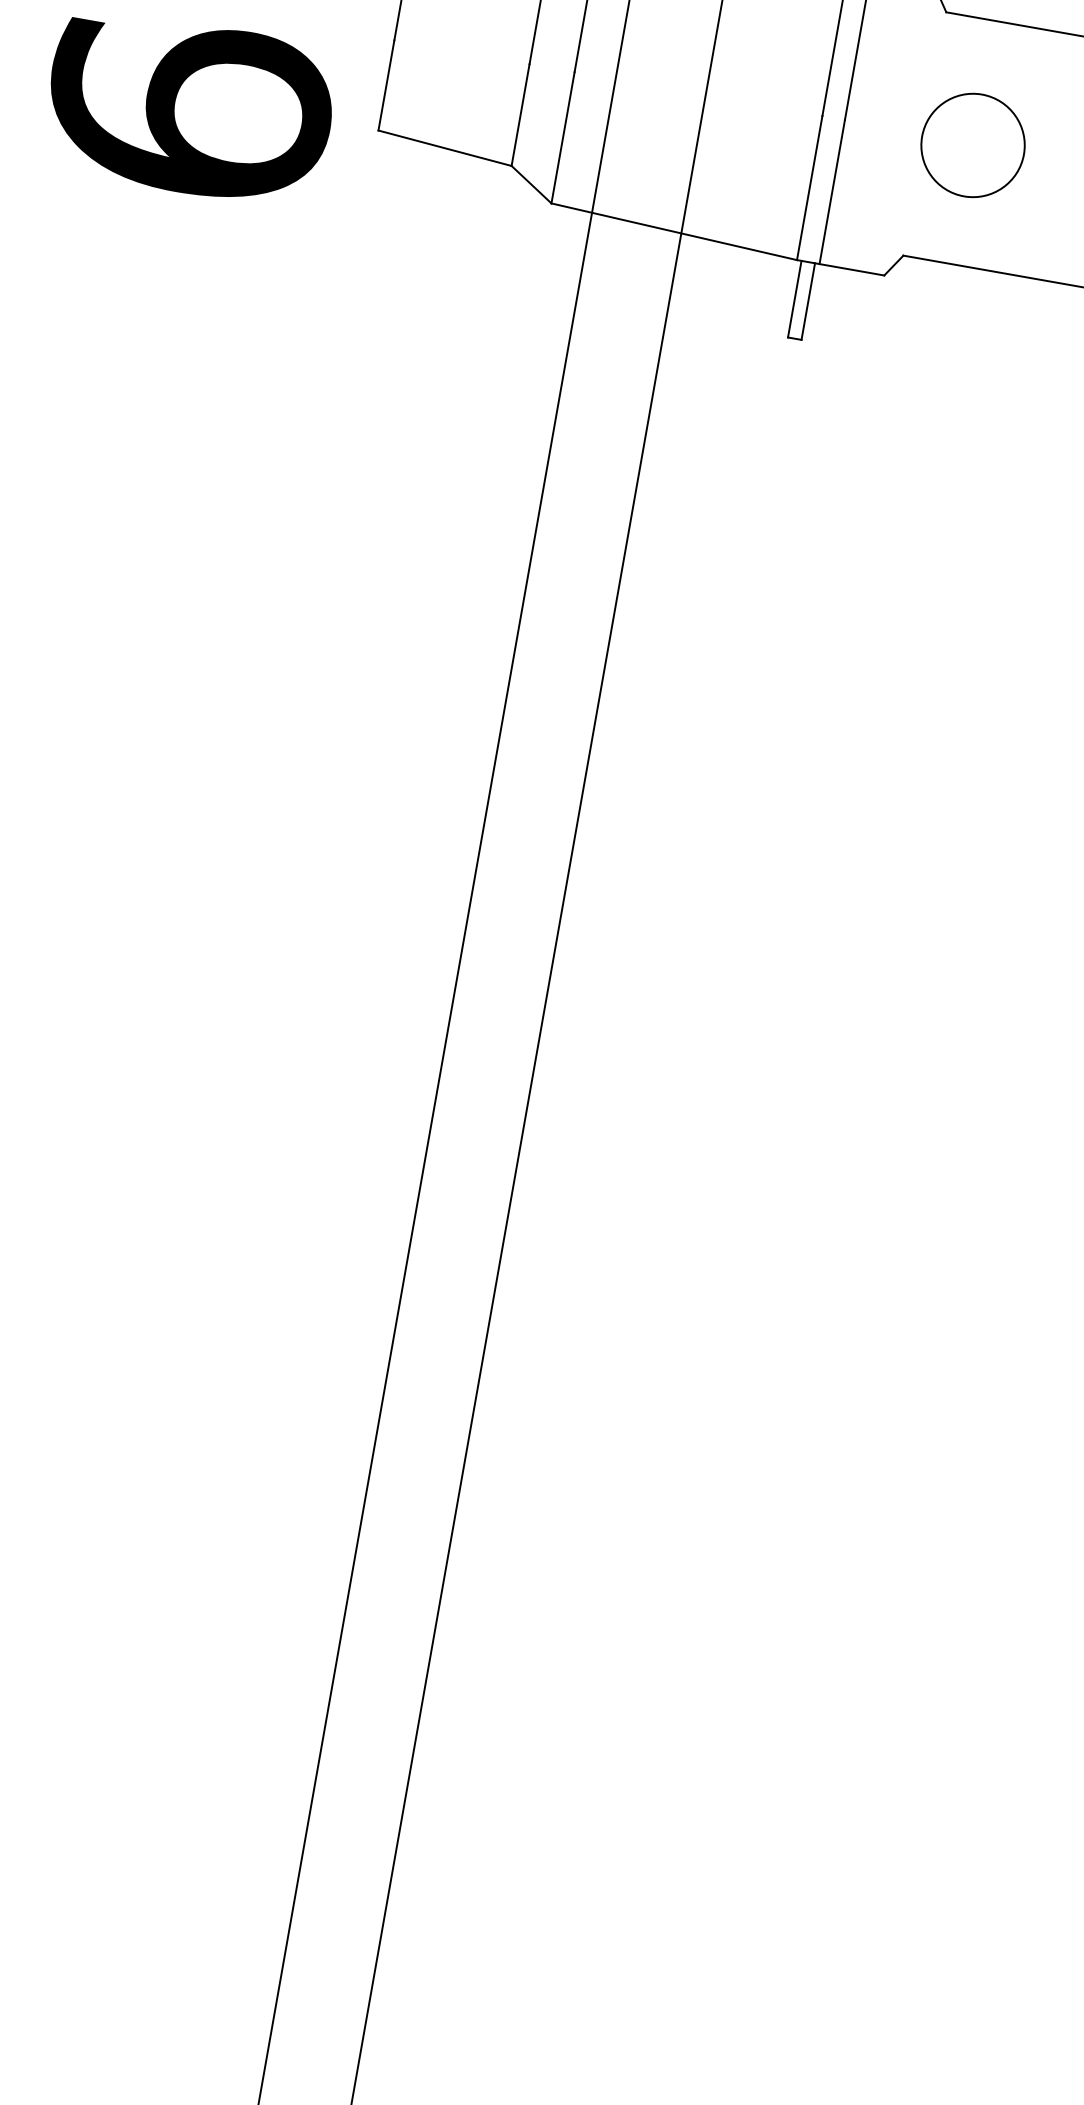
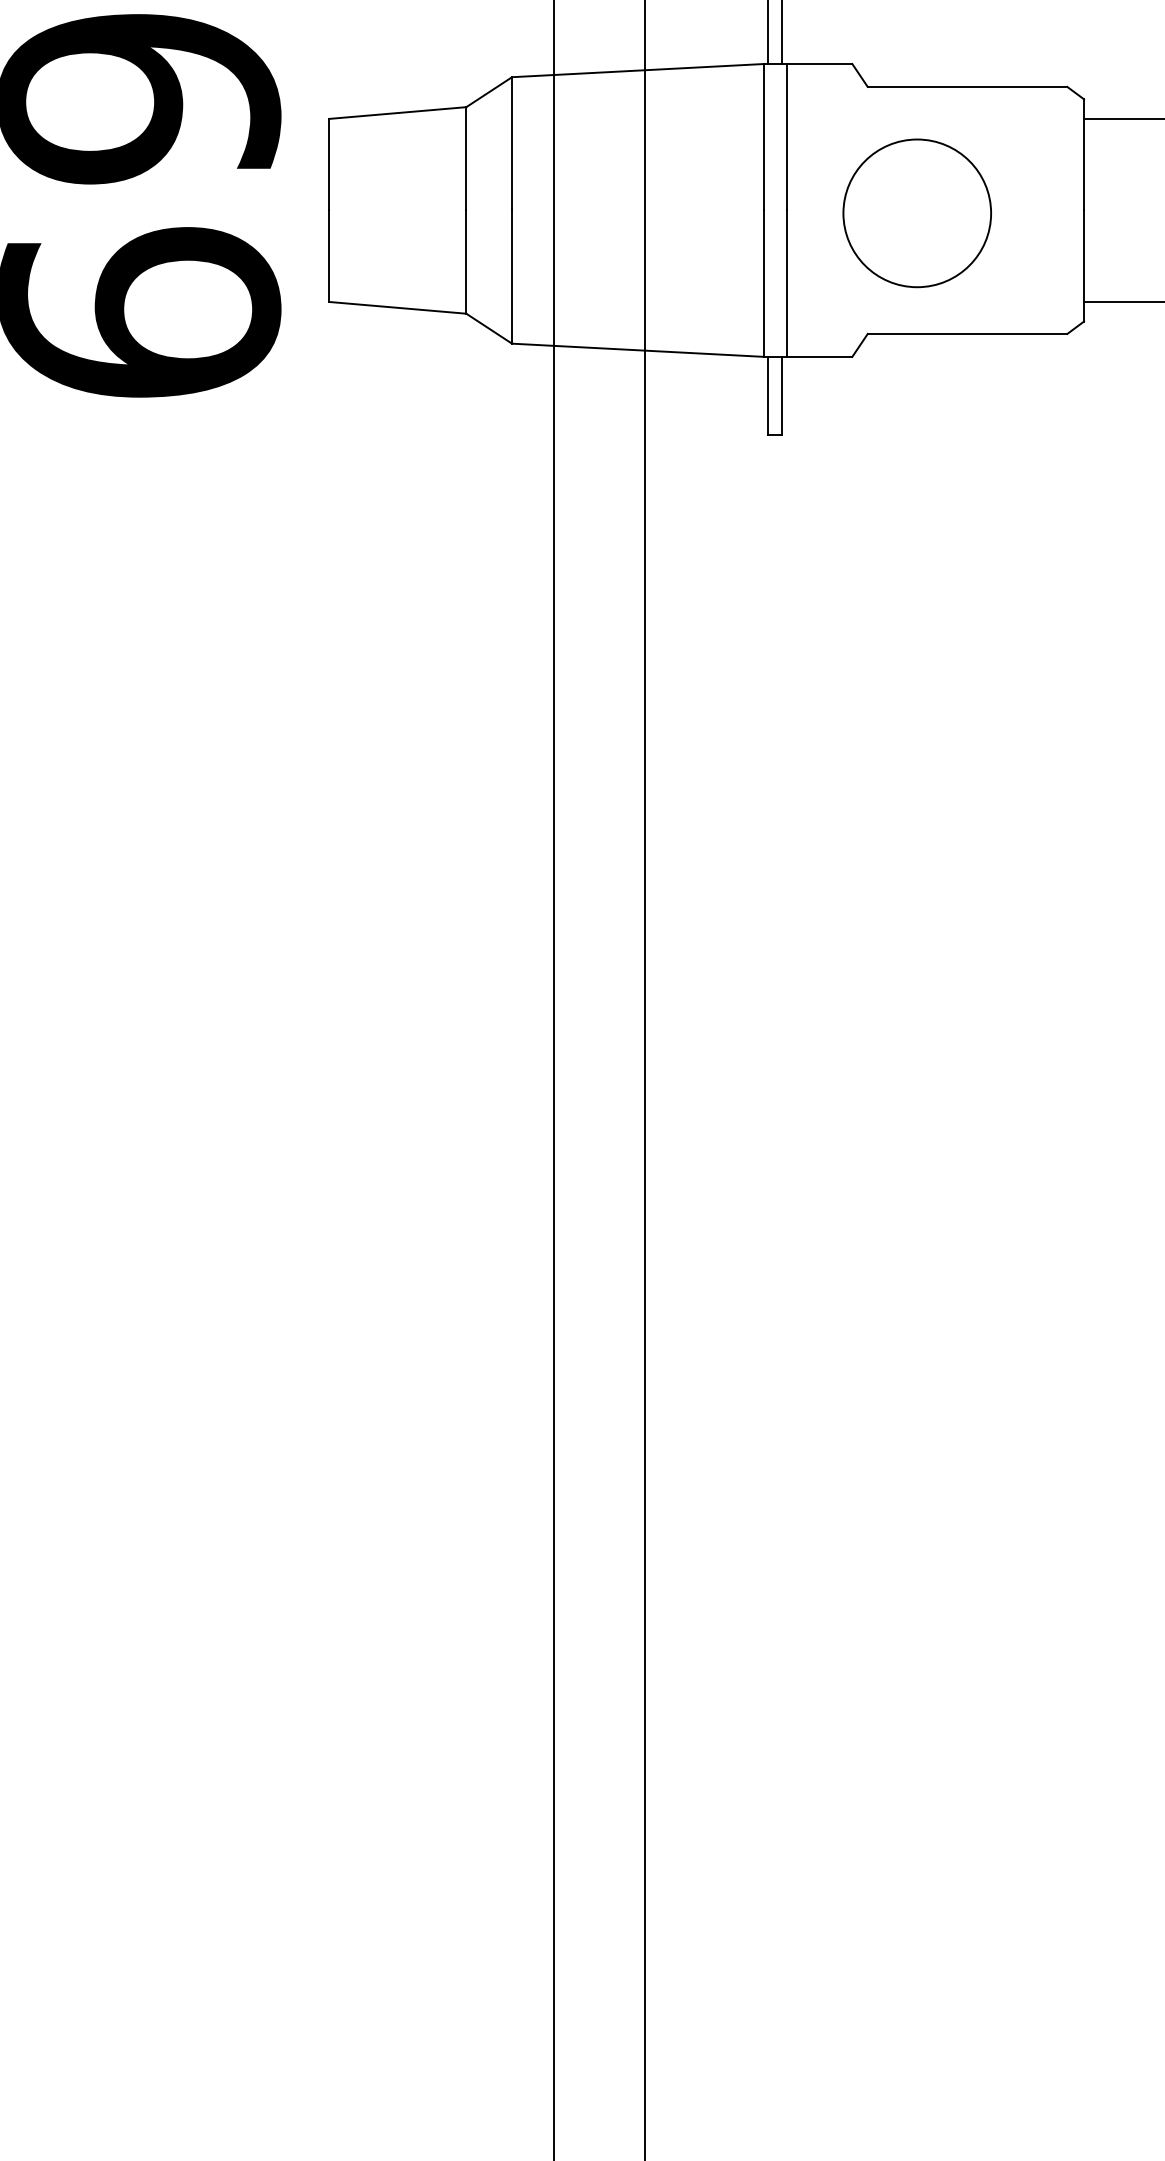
circle: (972, 145) -> (916, 213), size x1.43

